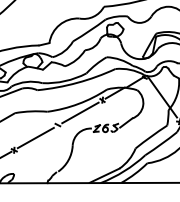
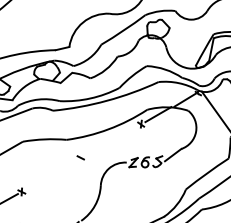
line: (80, 112) -> (111, 140), removed
line: (35, 137) -> (50, 174), removed

